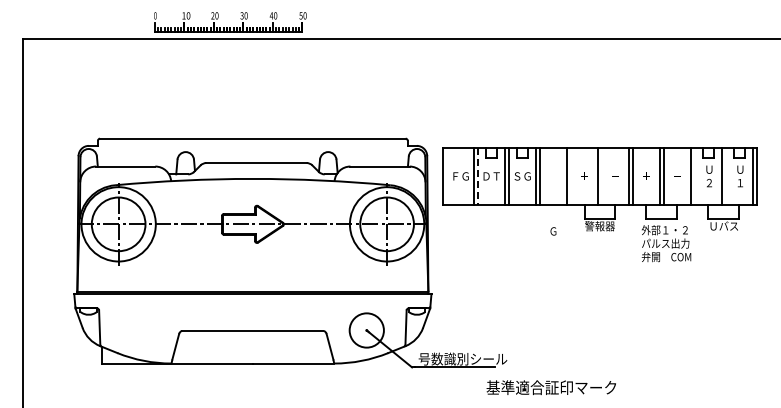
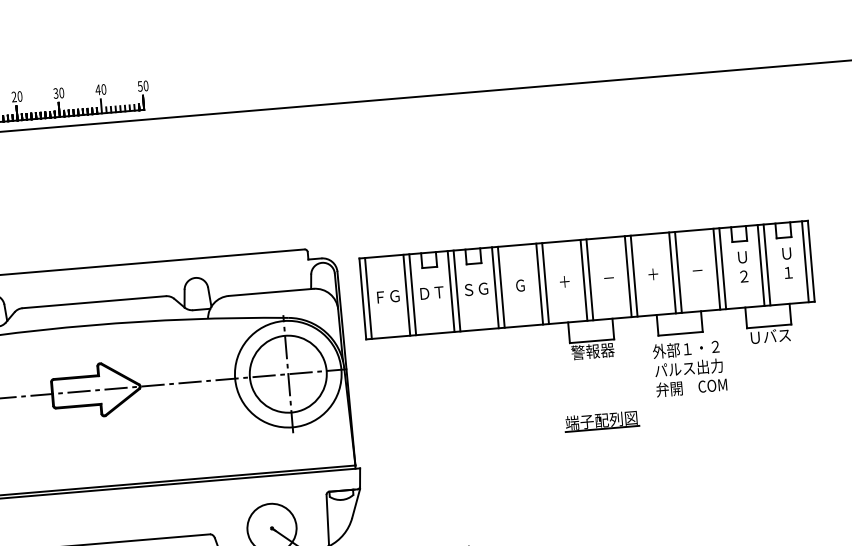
line: (447, 176) -> (368, 298), added
line: (478, 176) -> (413, 294), dashed -> solid
line: (571, 176) -> (546, 283), added
line: (602, 176) -> (590, 279), added
line: (694, 176) -> (722, 268), added
line: (725, 176) -> (766, 265), added
text: (553, 231) -> (520, 285), moved
part: (601, 275) -> (600, 421), added

